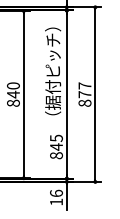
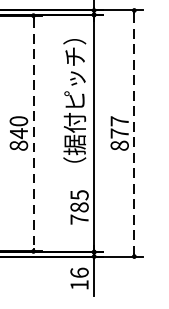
line: (23, 94) -> (33, 133), solid -> dashed
line: (95, 95) -> (134, 134), solid -> dashed
text: (56, 151) -> (79, 213), 845 -> 785

